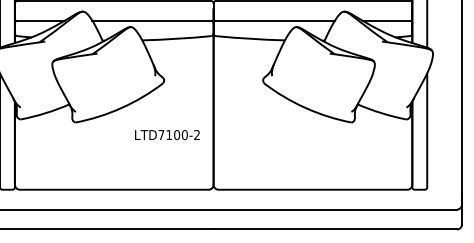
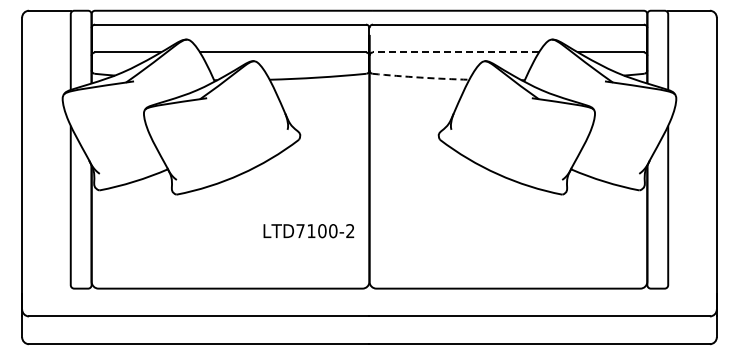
line: (275, 20) -> (455, 52), solid -> dashed
arc: (250, 38) -> (420, 77), solid -> dashed
text: (167, 135) -> (308, 231), moved

